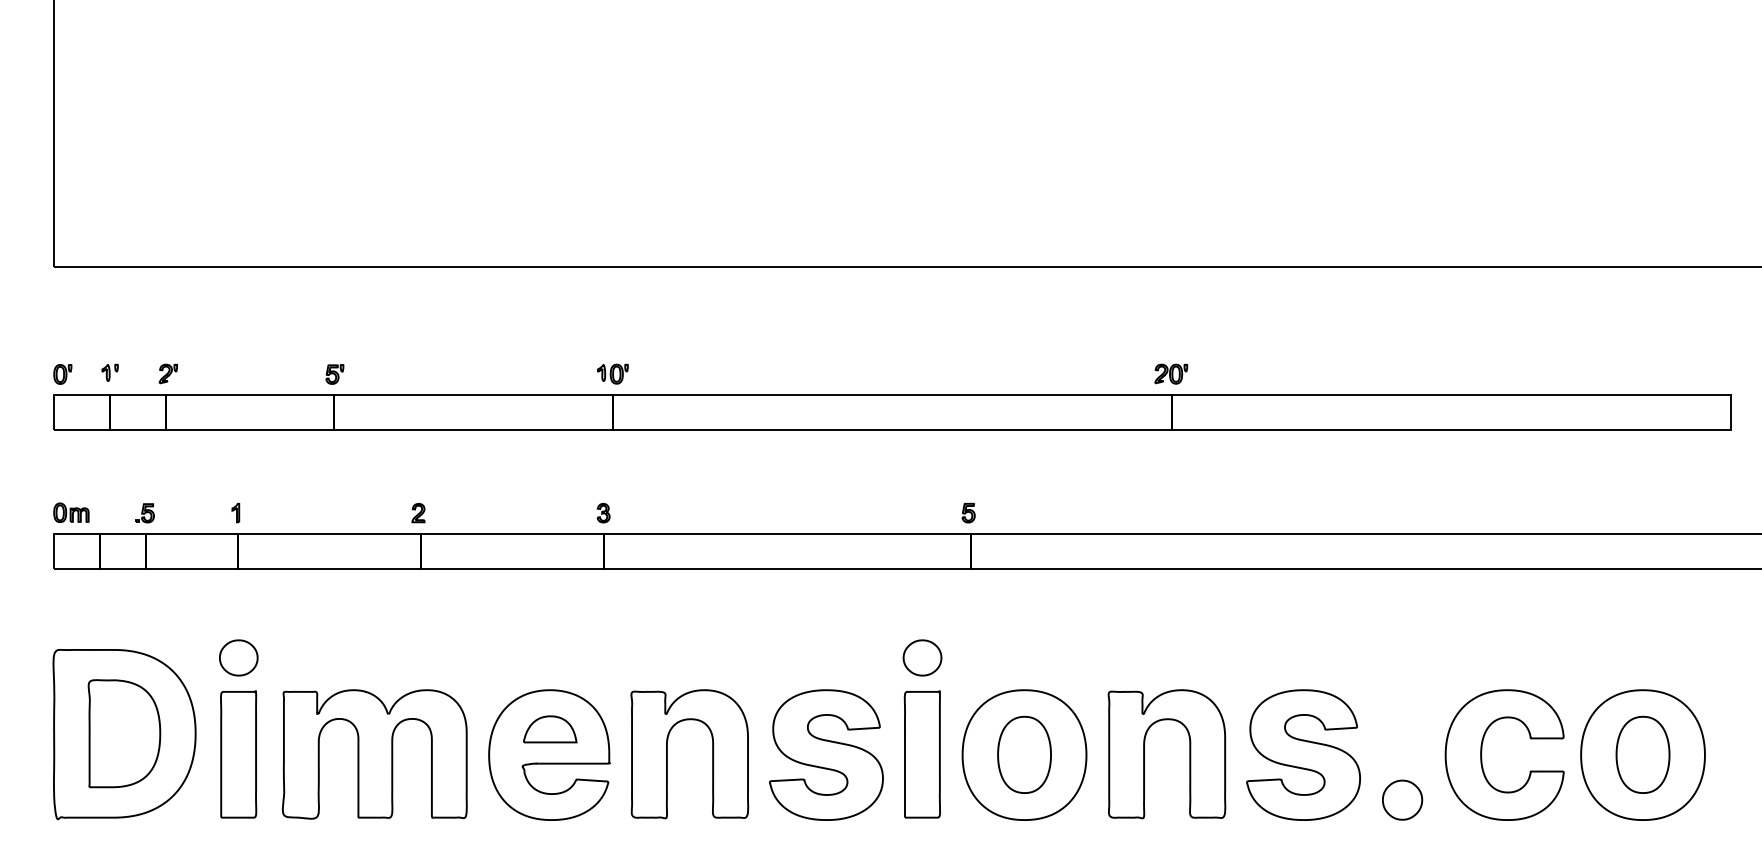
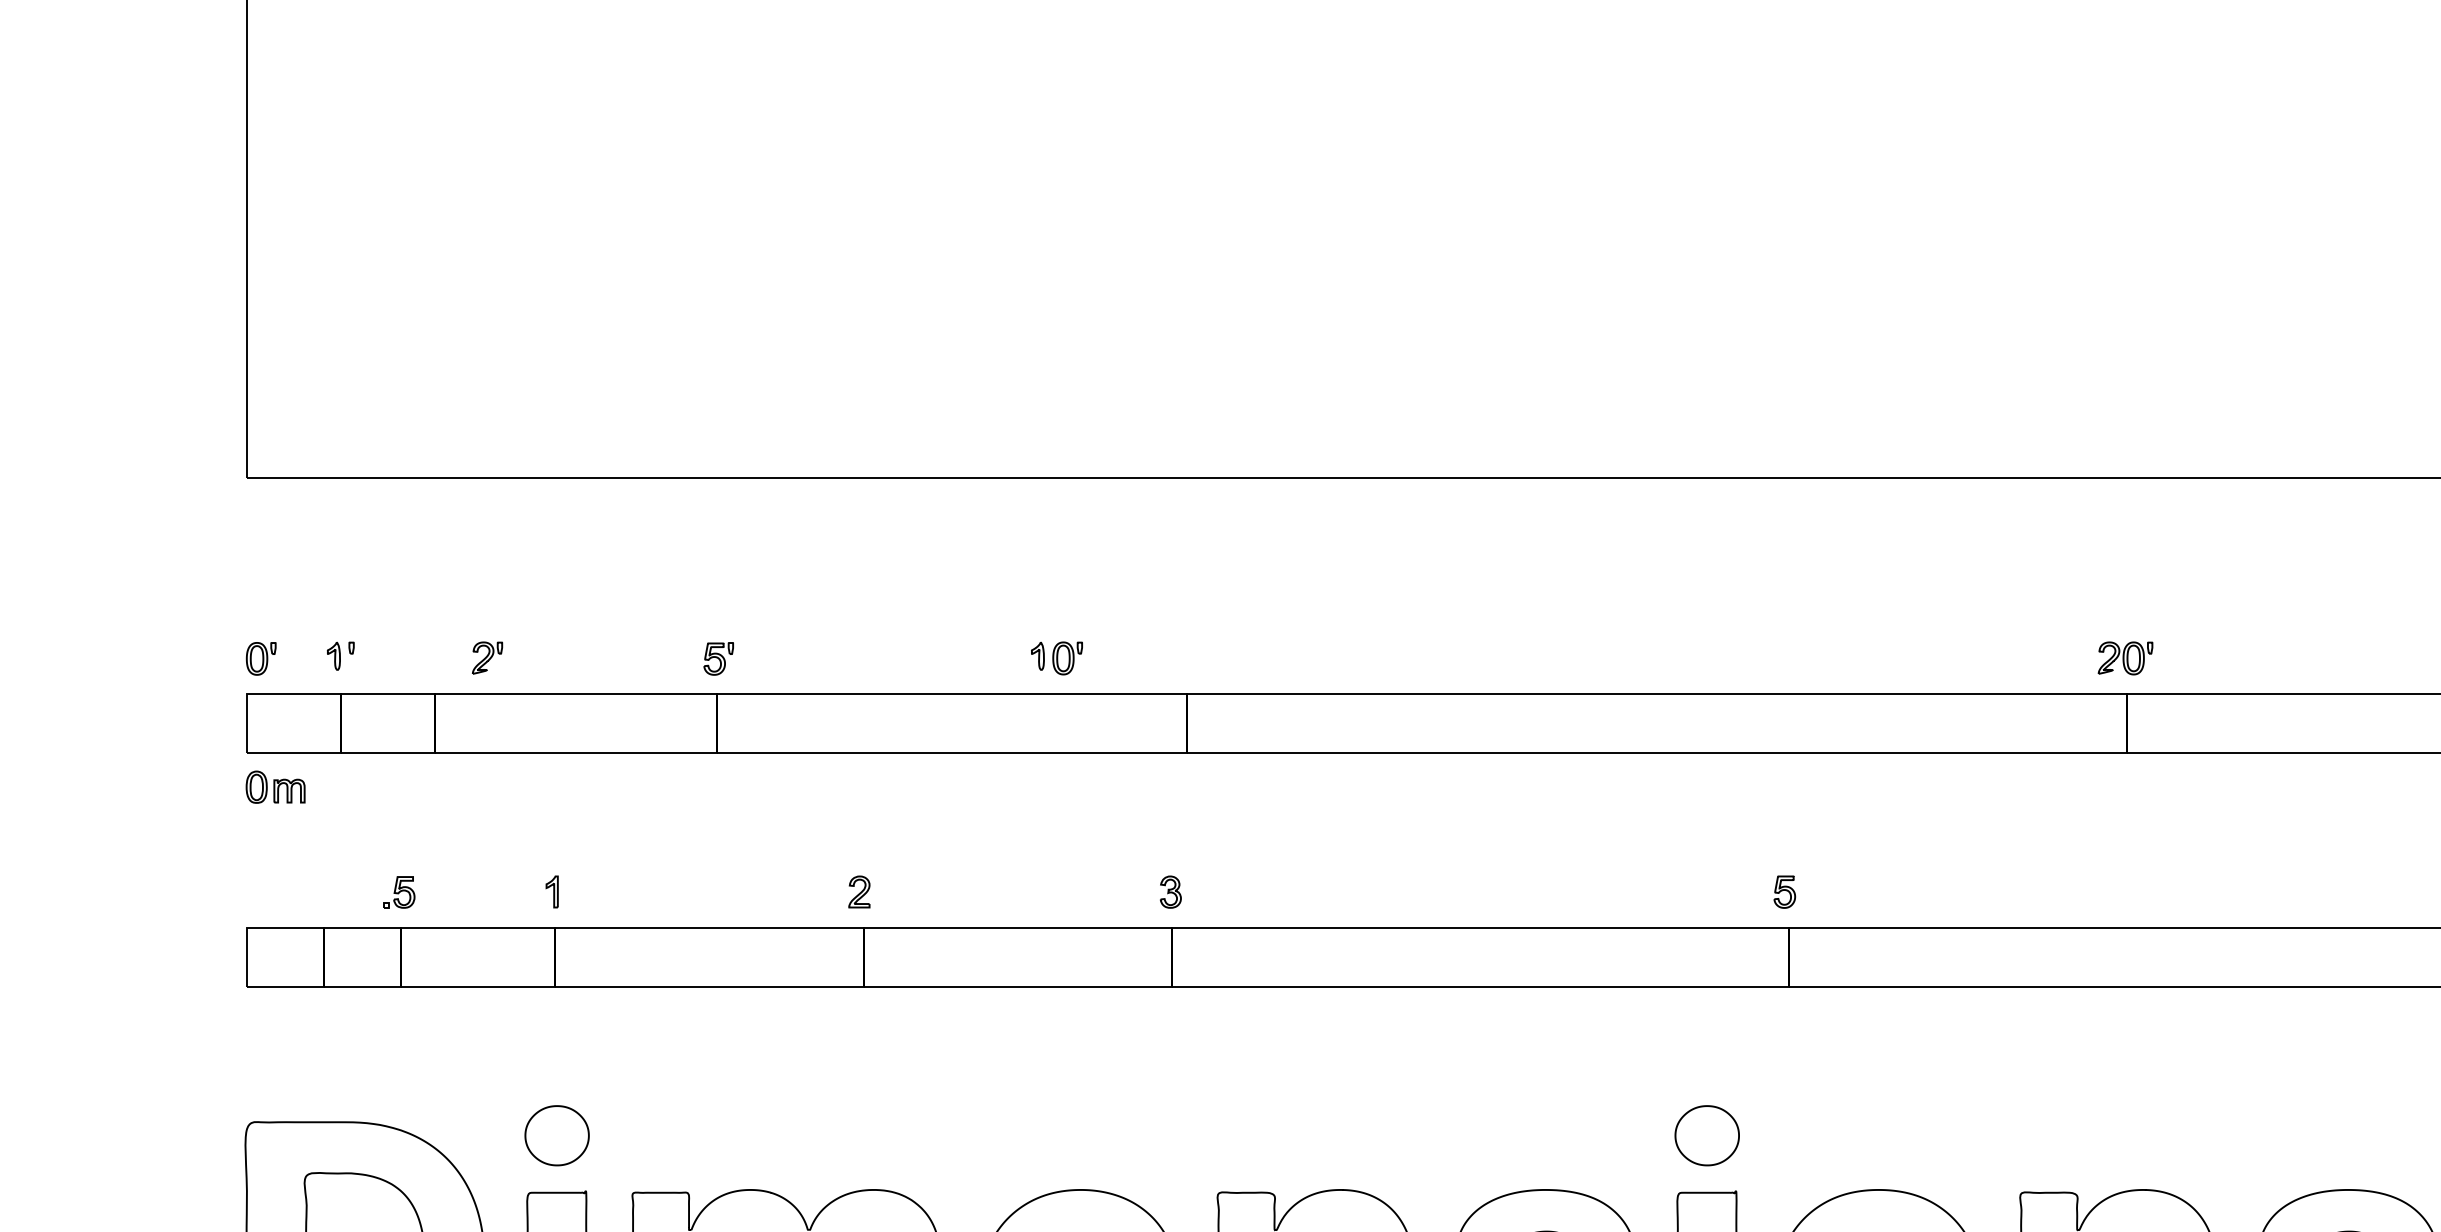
part: (167, 373) -> (486, 657), moved
part: (612, 373) -> (1056, 657), moved
part: (71, 512) -> (275, 786), moved

